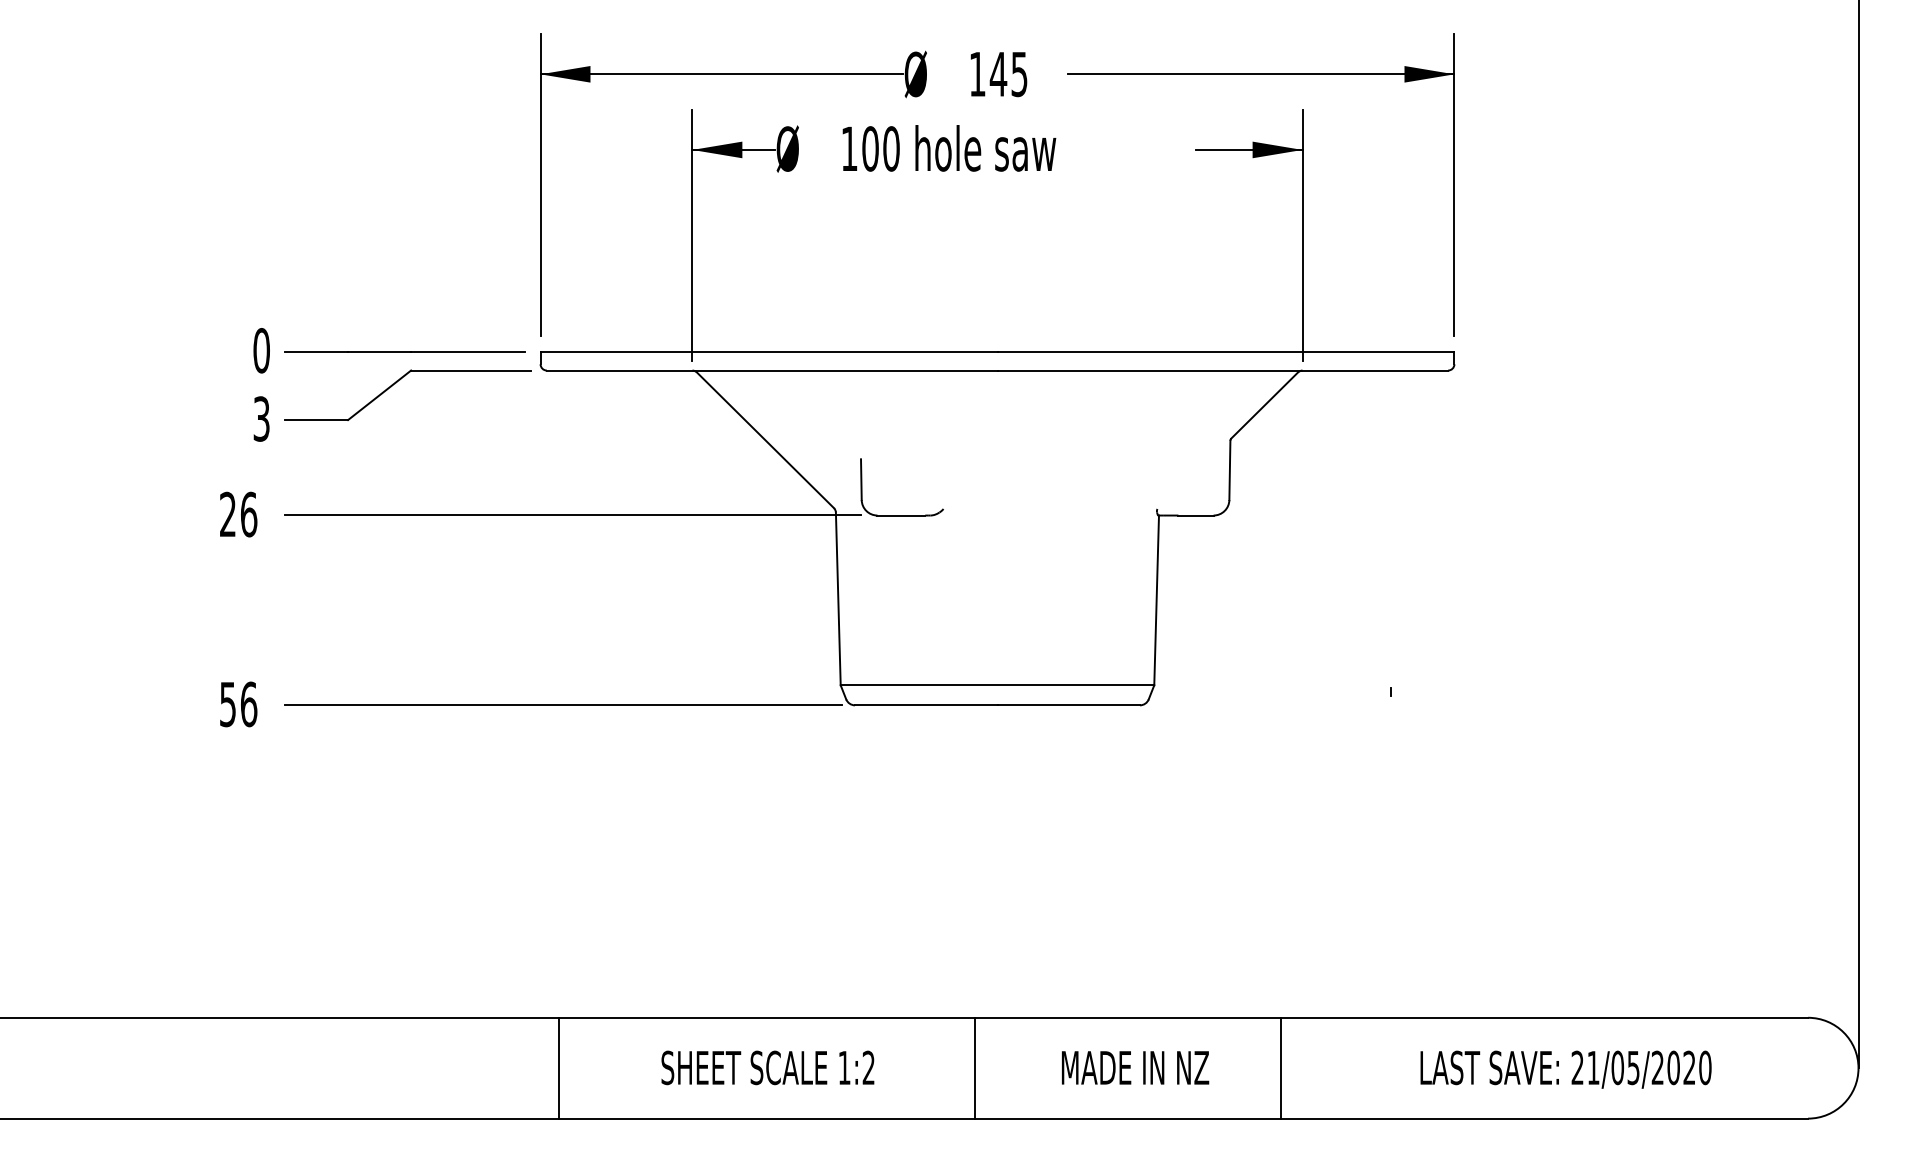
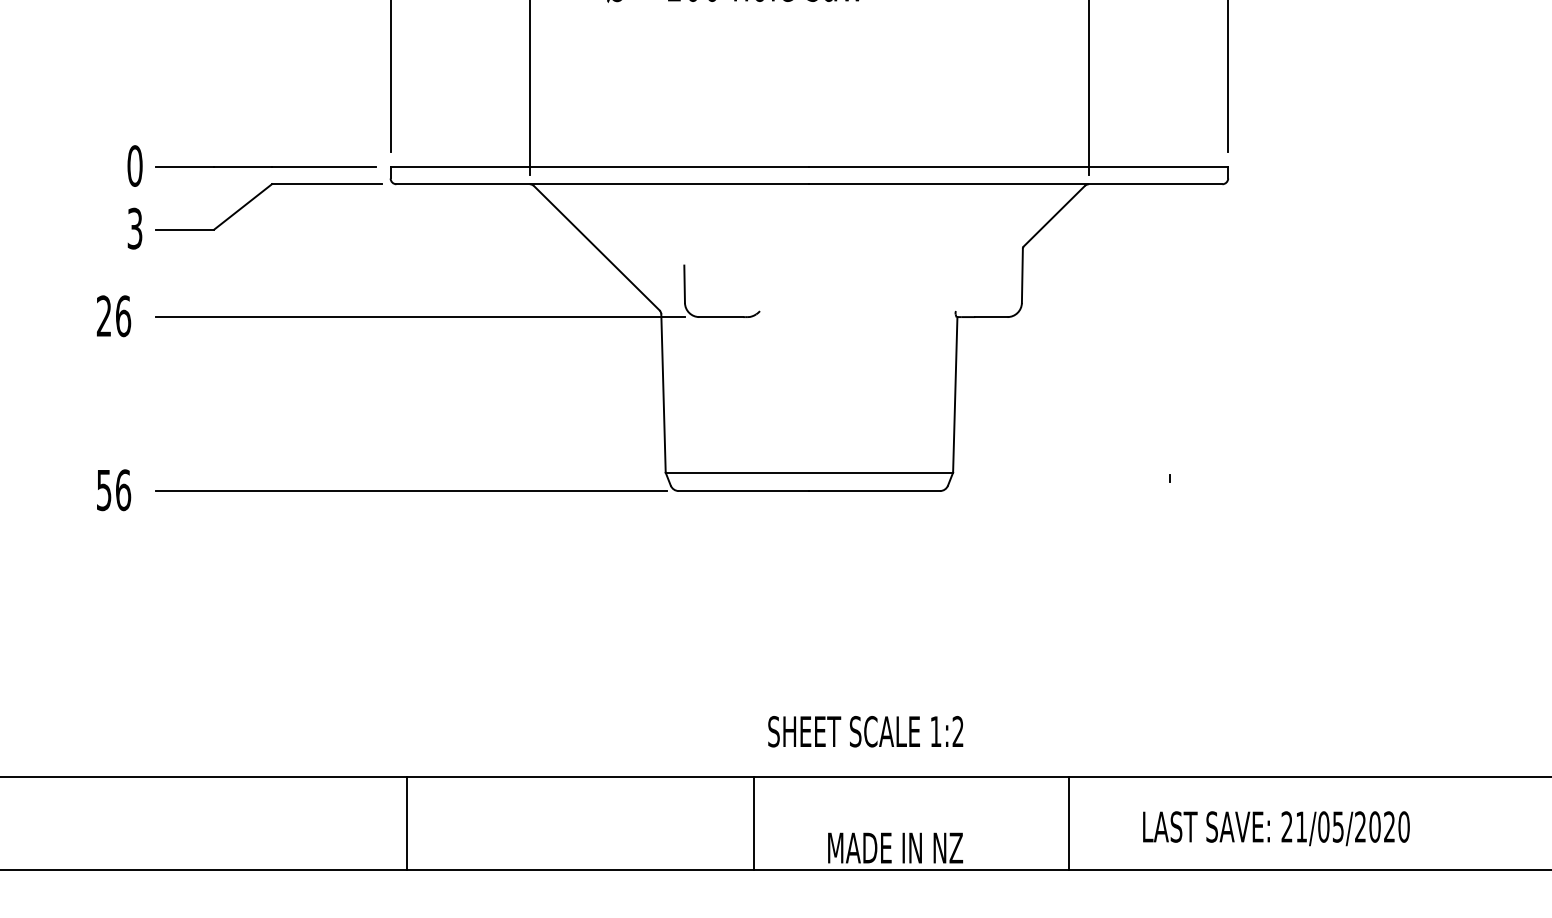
text: (767, 1067) -> (865, 731), moved
line: (975, 1067) -> (754, 822), moved
text: (1135, 1067) -> (895, 847), moved
text: (1565, 1069) -> (1275, 828), moved

